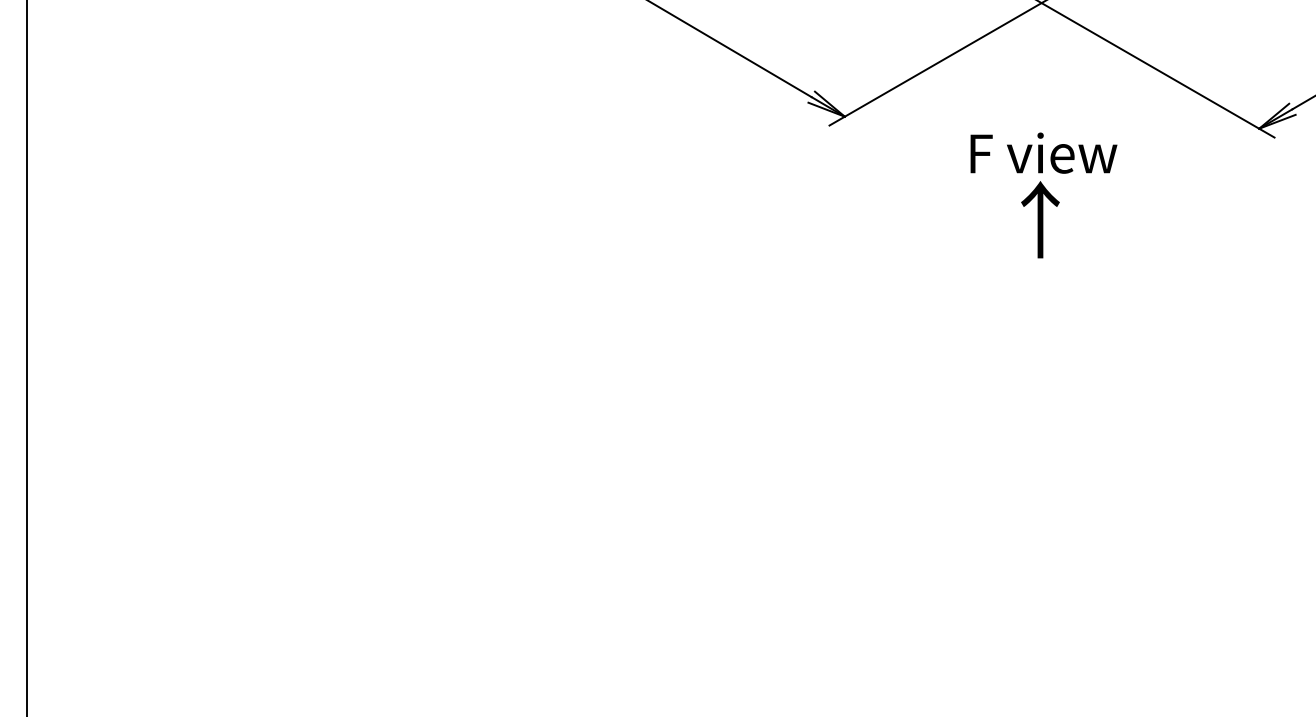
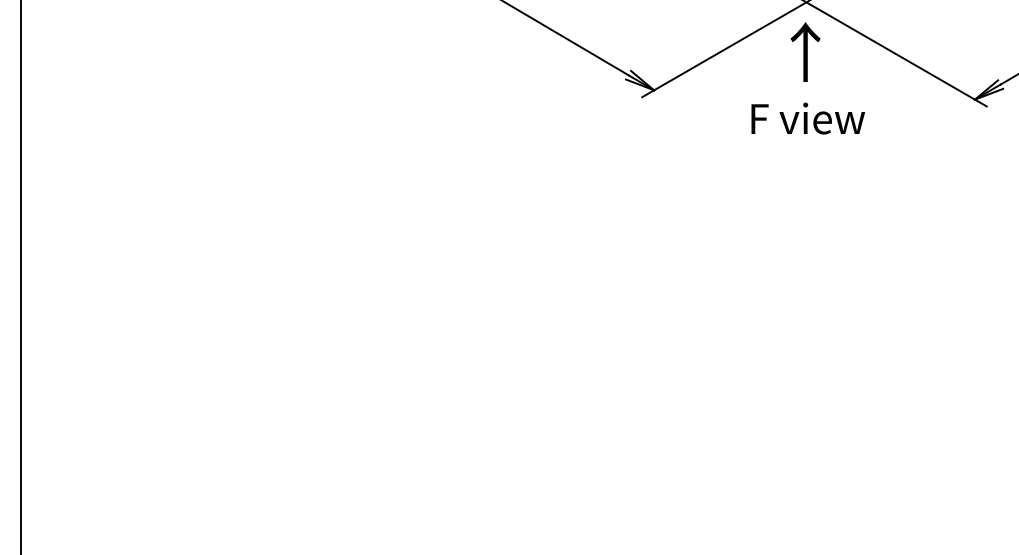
text: (1040, 218) -> (805, 51), moved

